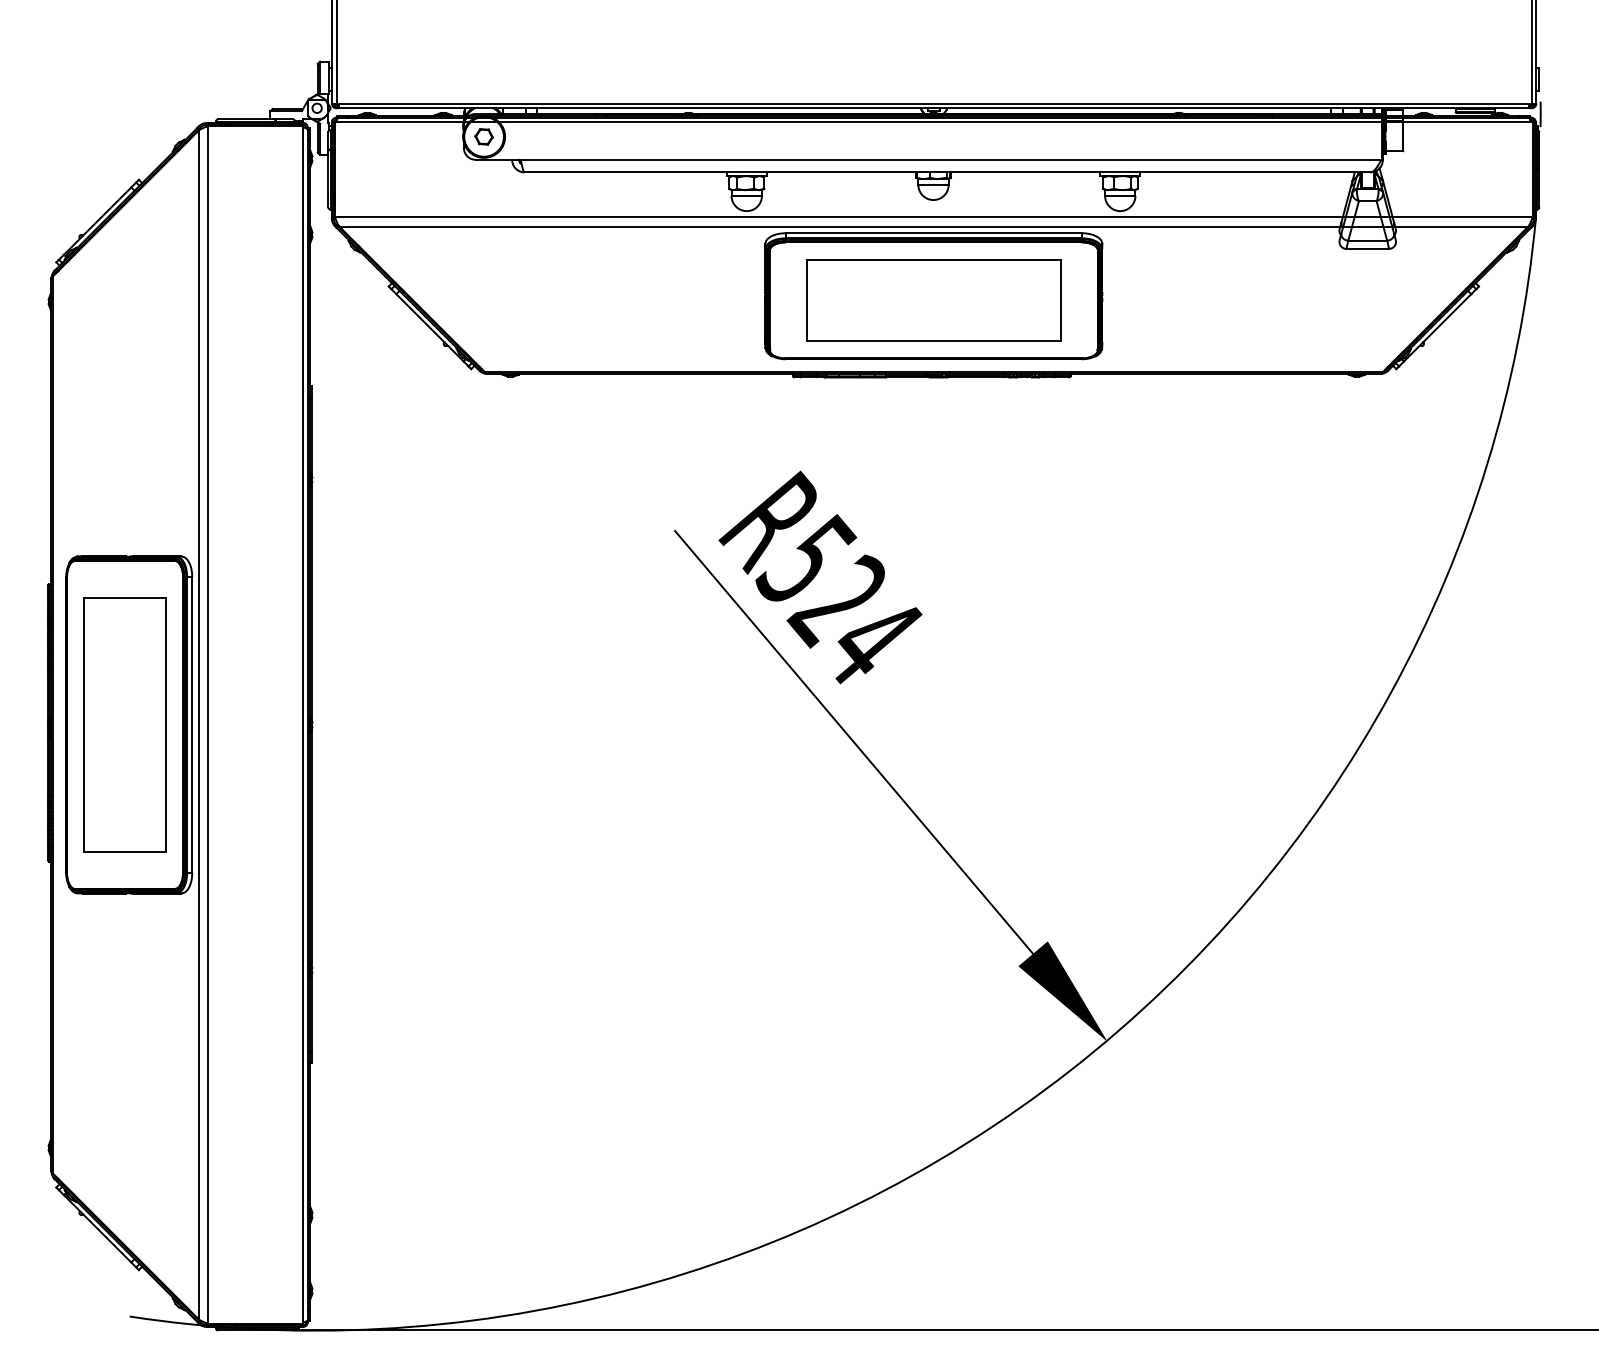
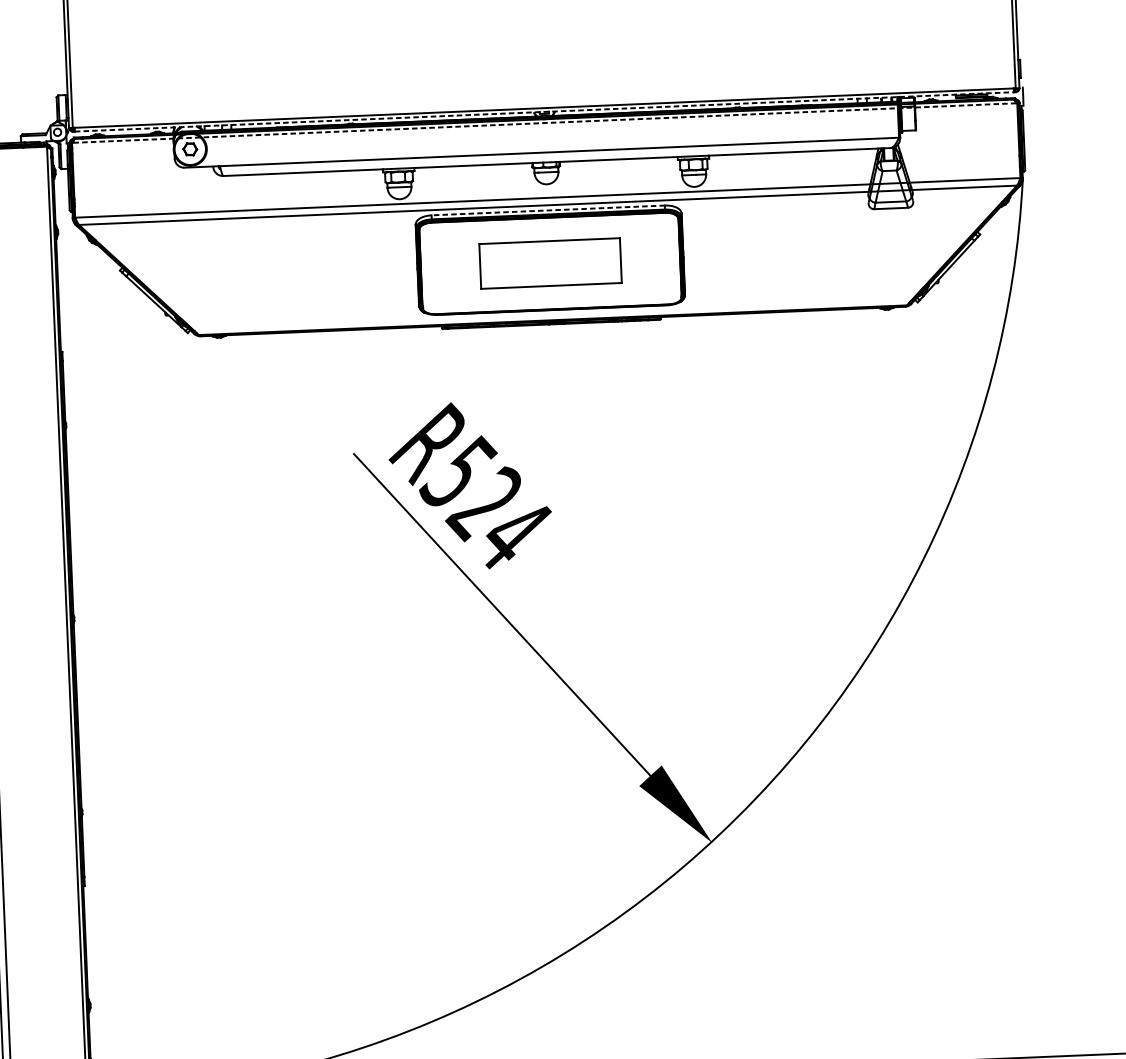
line: (934, 108) -> (544, 112), solid -> dashed
line: (933, 122) -> (544, 123), solid -> dashed
line: (933, 233) -> (548, 210), solid -> dashed
part: (933, 300) -> (550, 263), size x0.7

